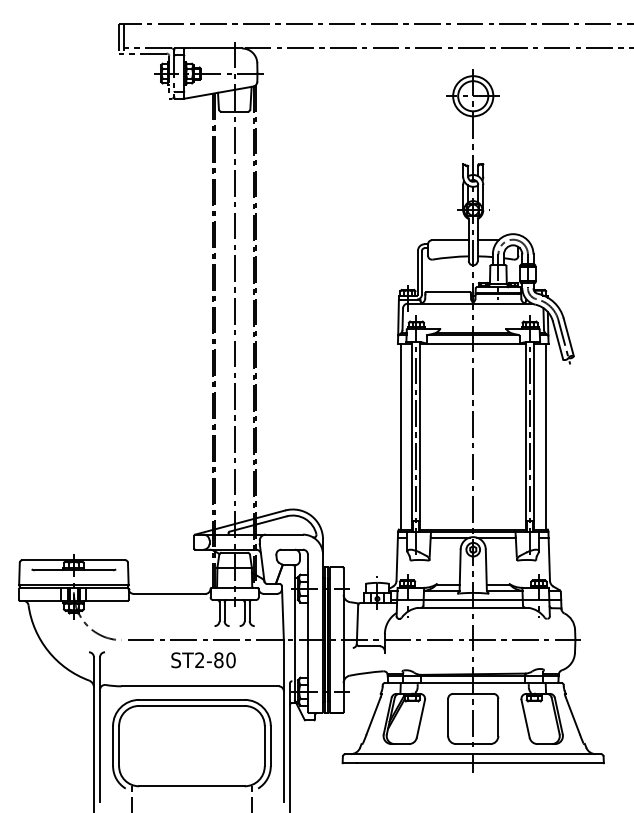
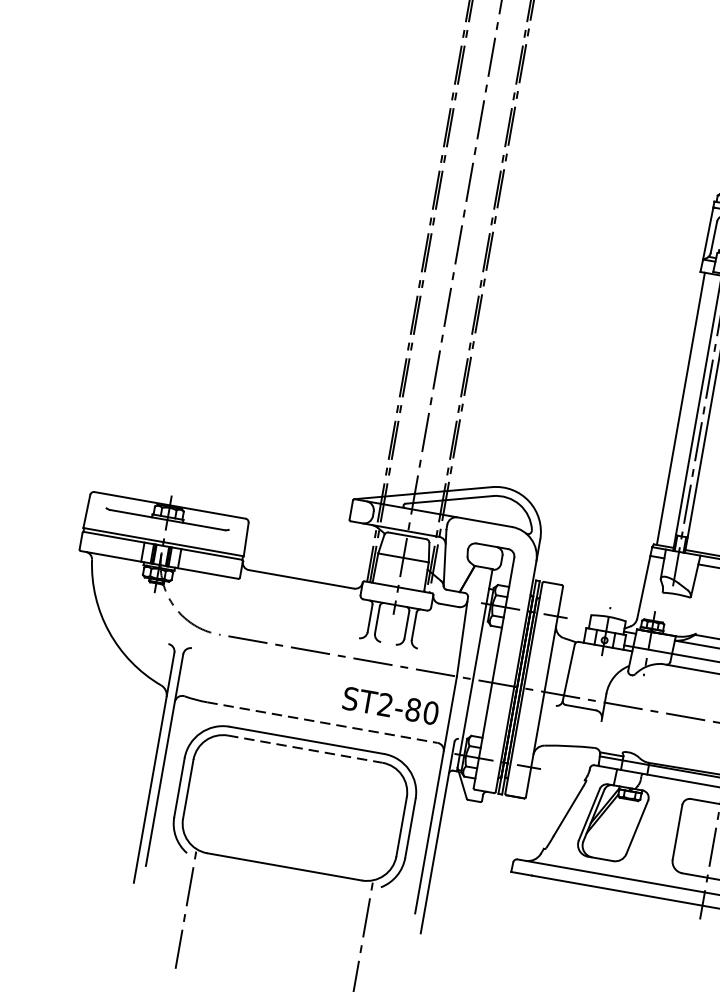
text: (203, 660) -> (390, 706), moved
line: (200, 686) -> (322, 722), solid -> dashed
line: (191, 705) -> (304, 748), solid -> dashed

